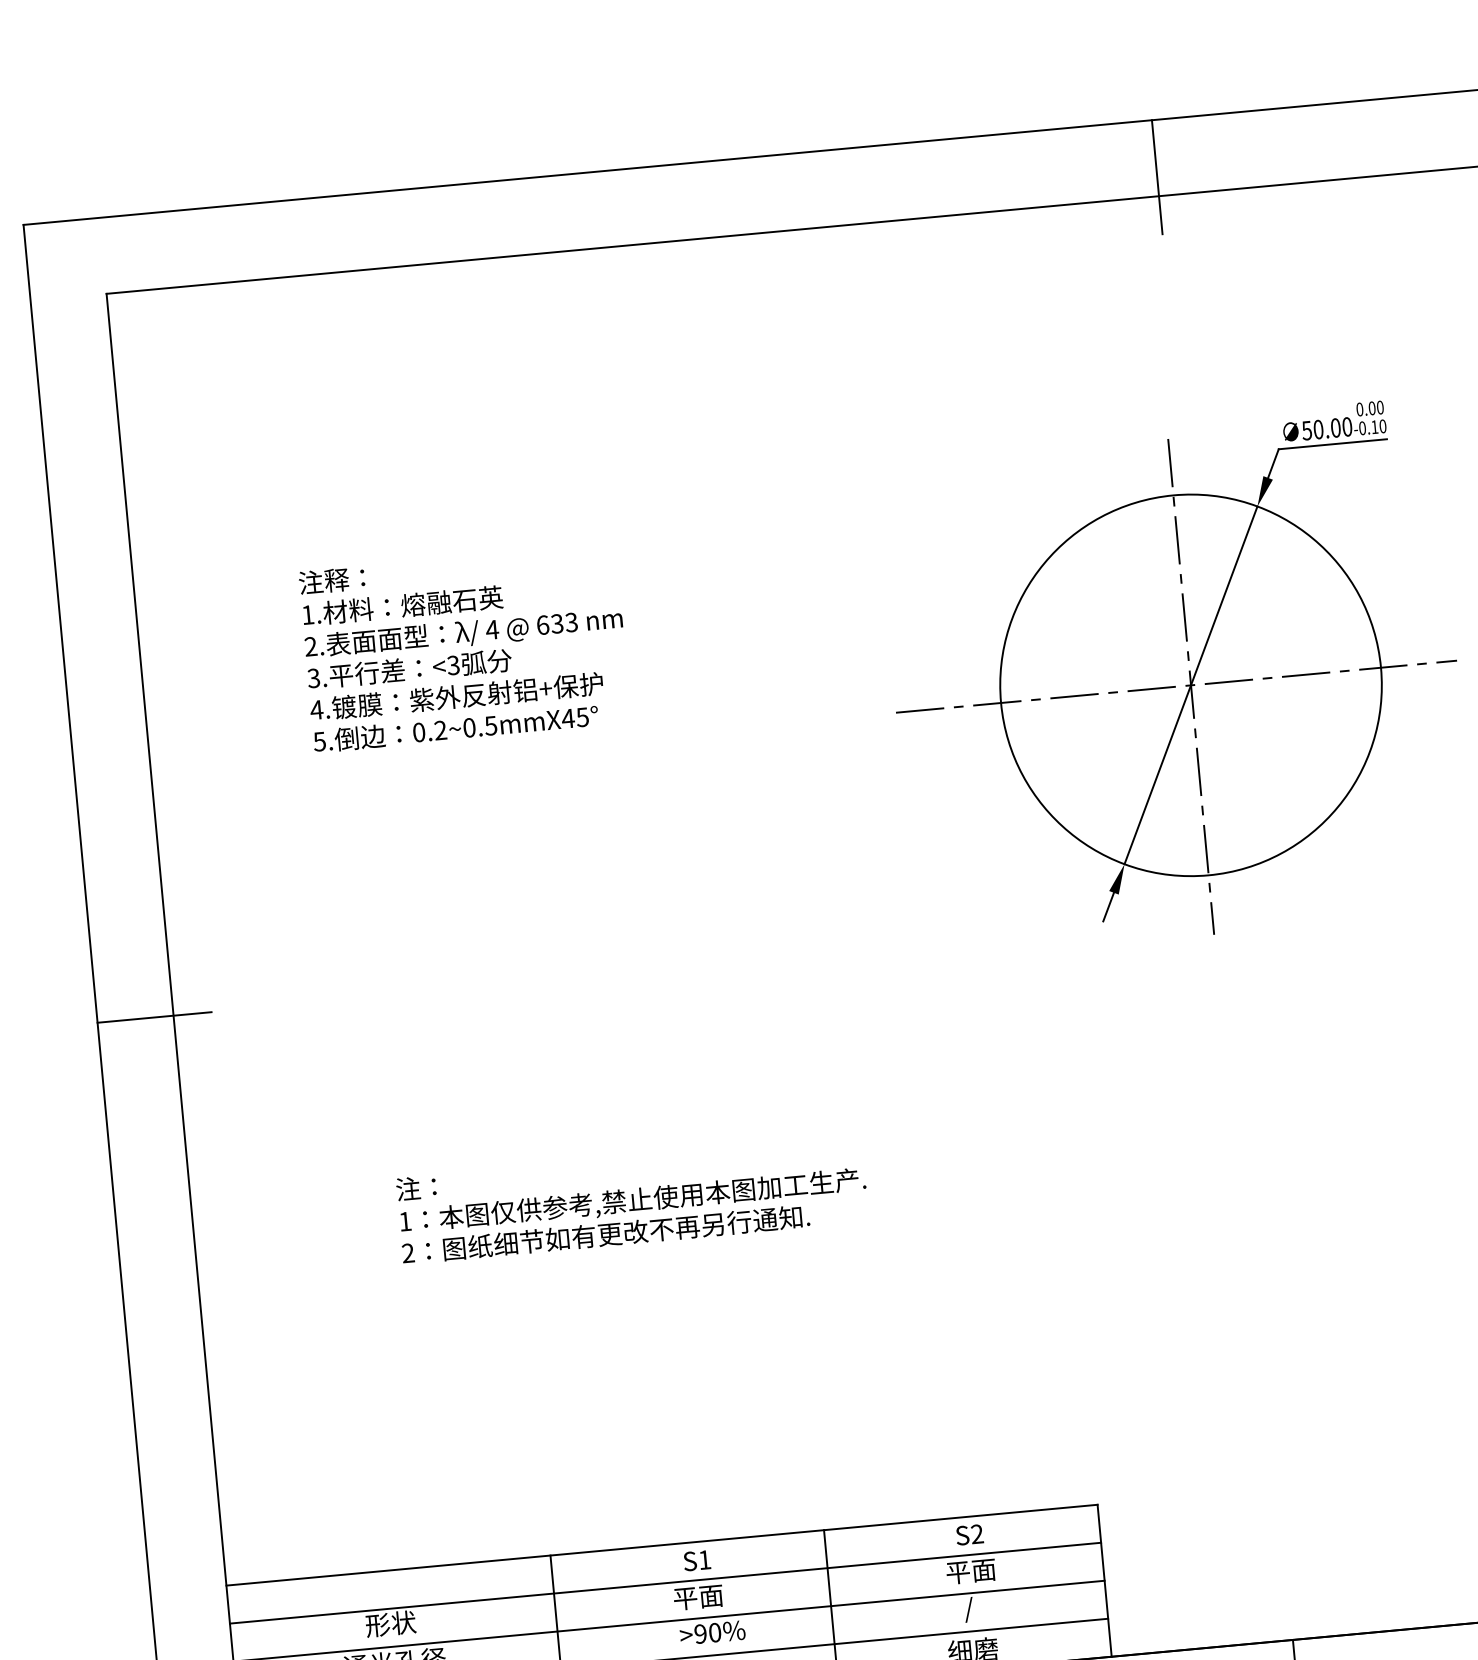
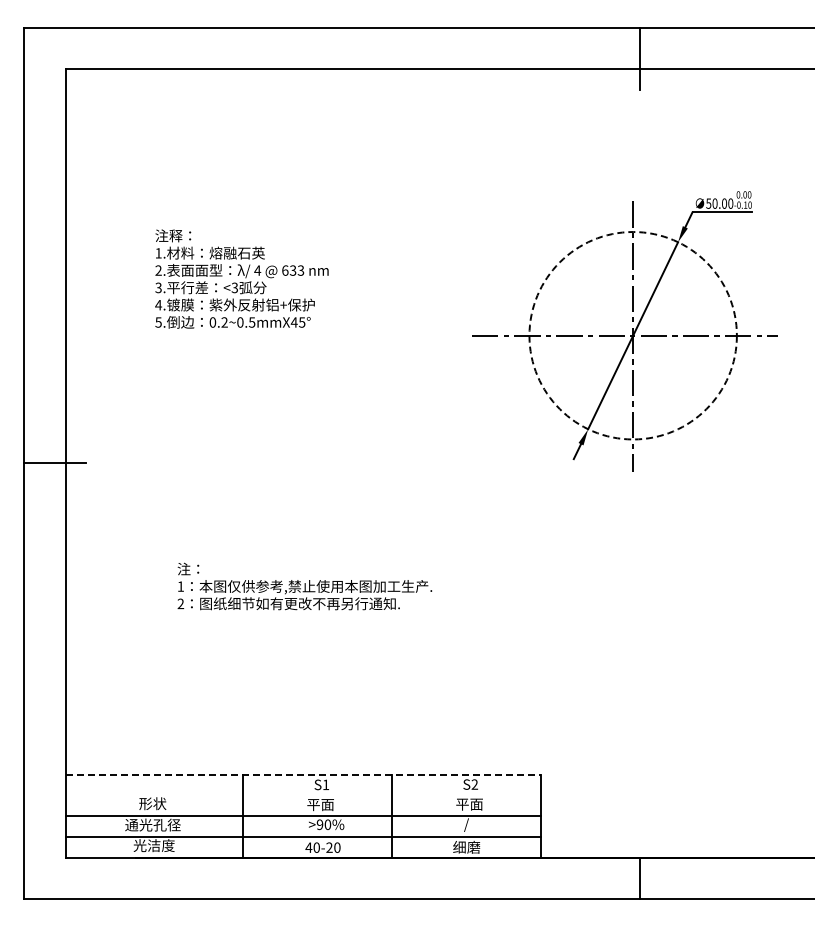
circle: (1189, 685) -> (632, 335), solid -> dashed
line: (661, 1544) -> (303, 774), solid -> dashed
line: (665, 1583) -> (303, 795), removed

